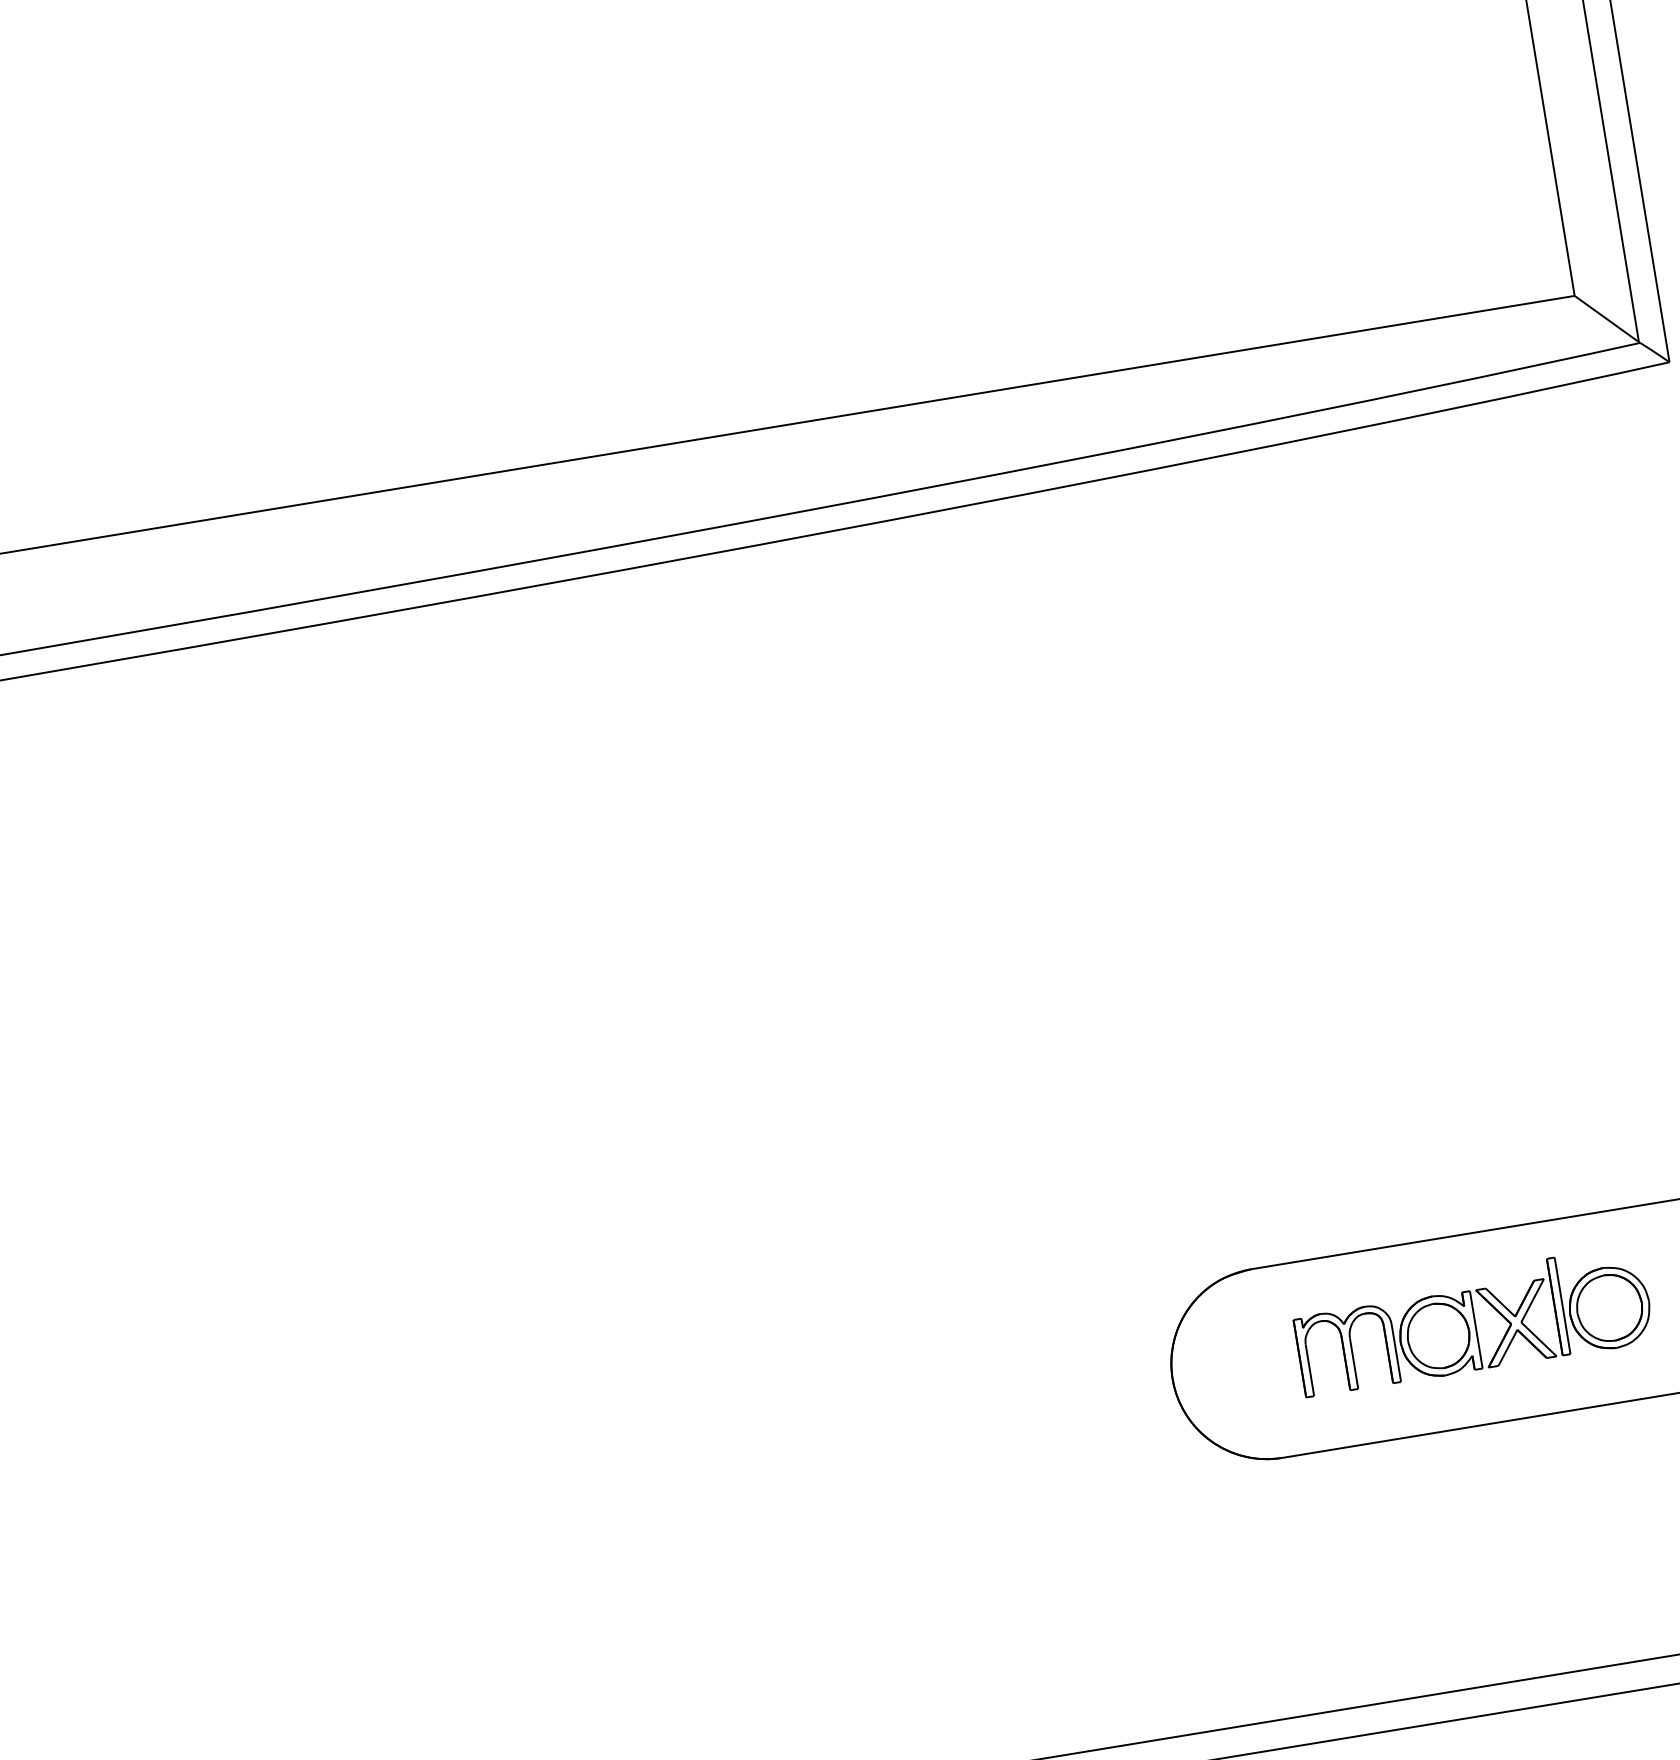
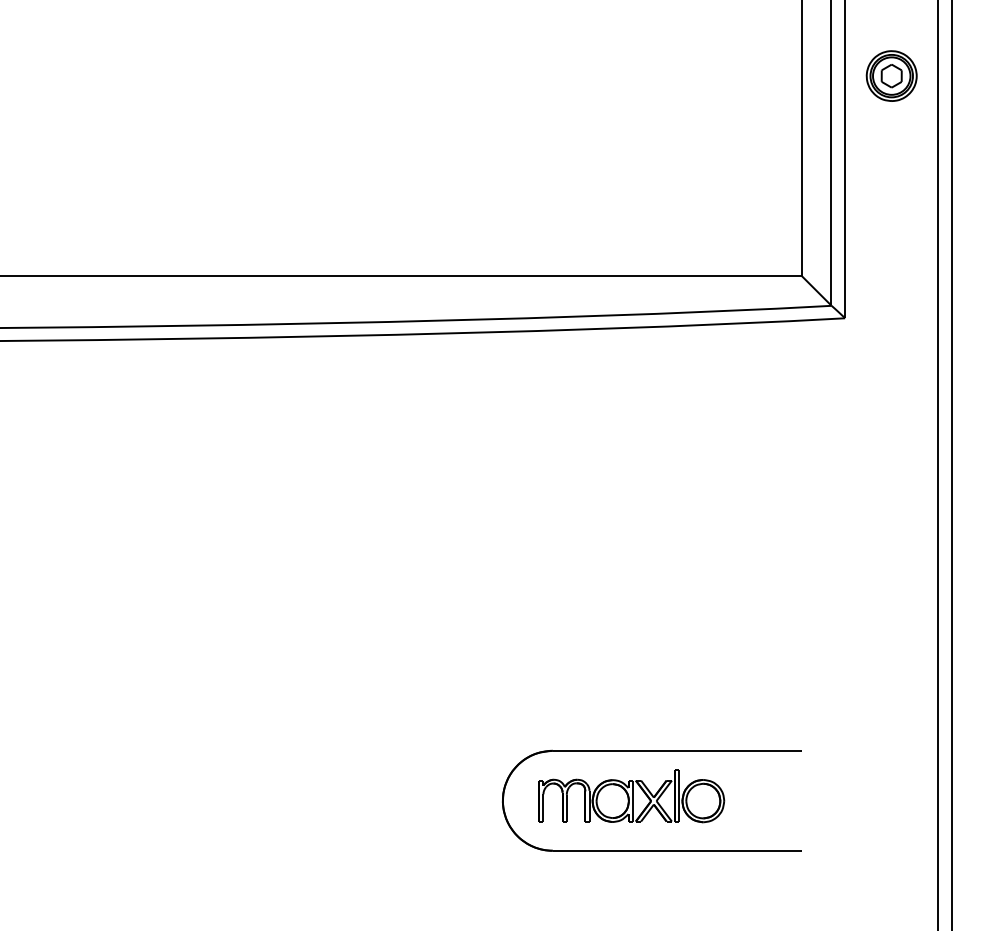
part: (1472, 1321) -> (631, 796), moved

